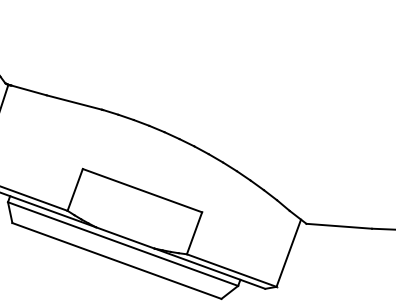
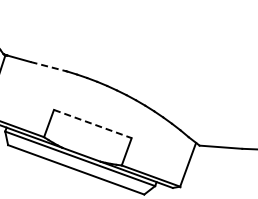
line: (74, 102) -> (48, 66), solid -> dashed
line: (143, 191) -> (93, 124), solid -> dashed

